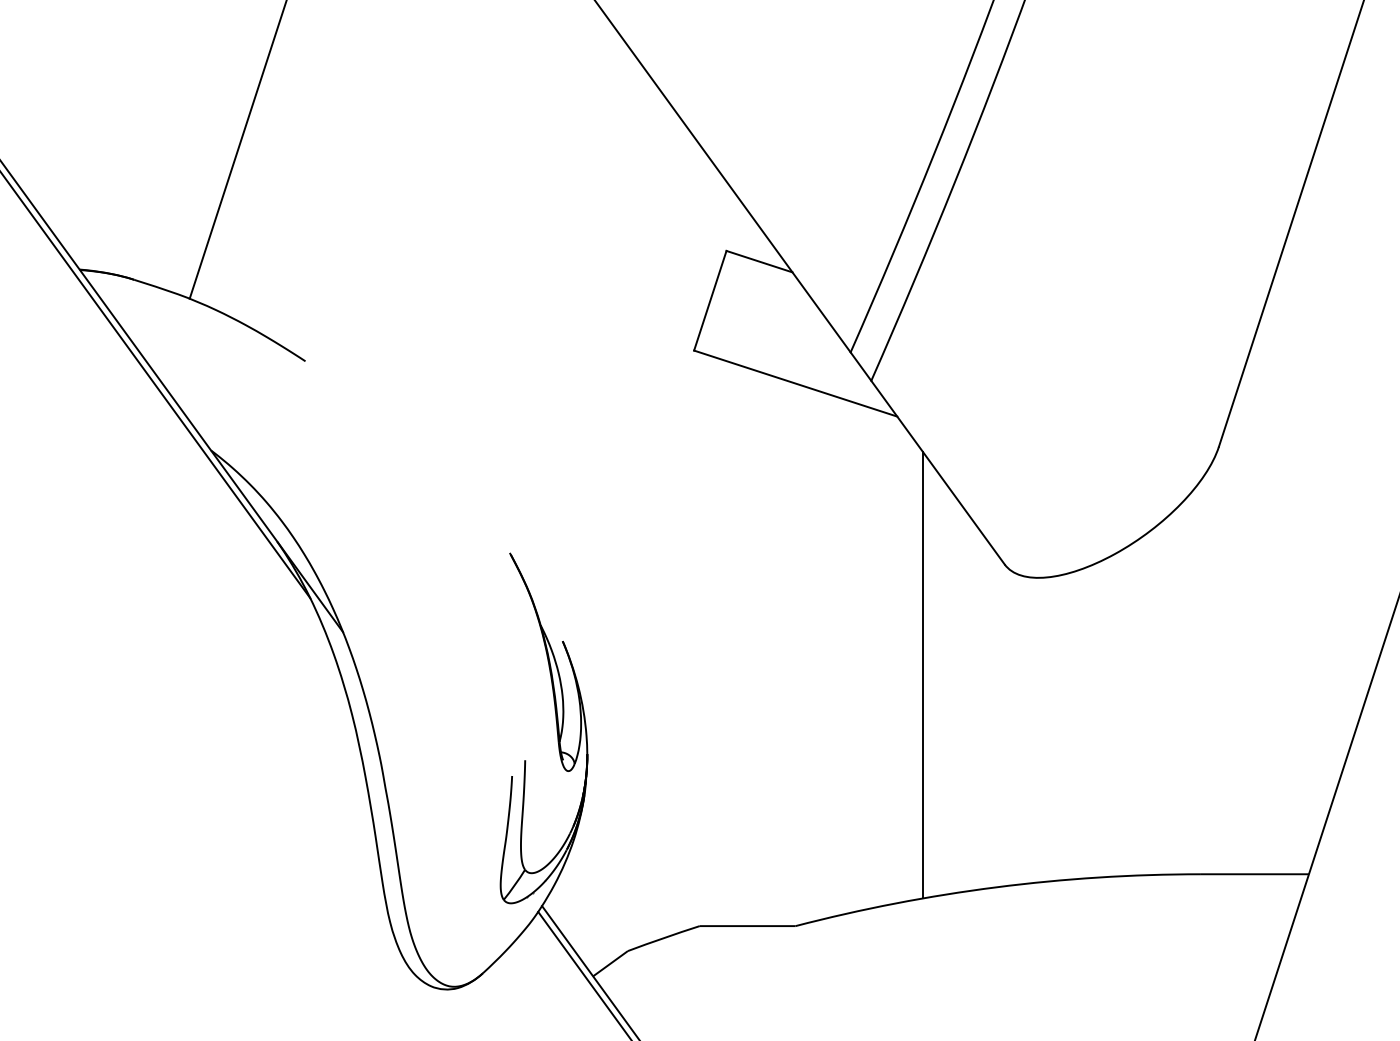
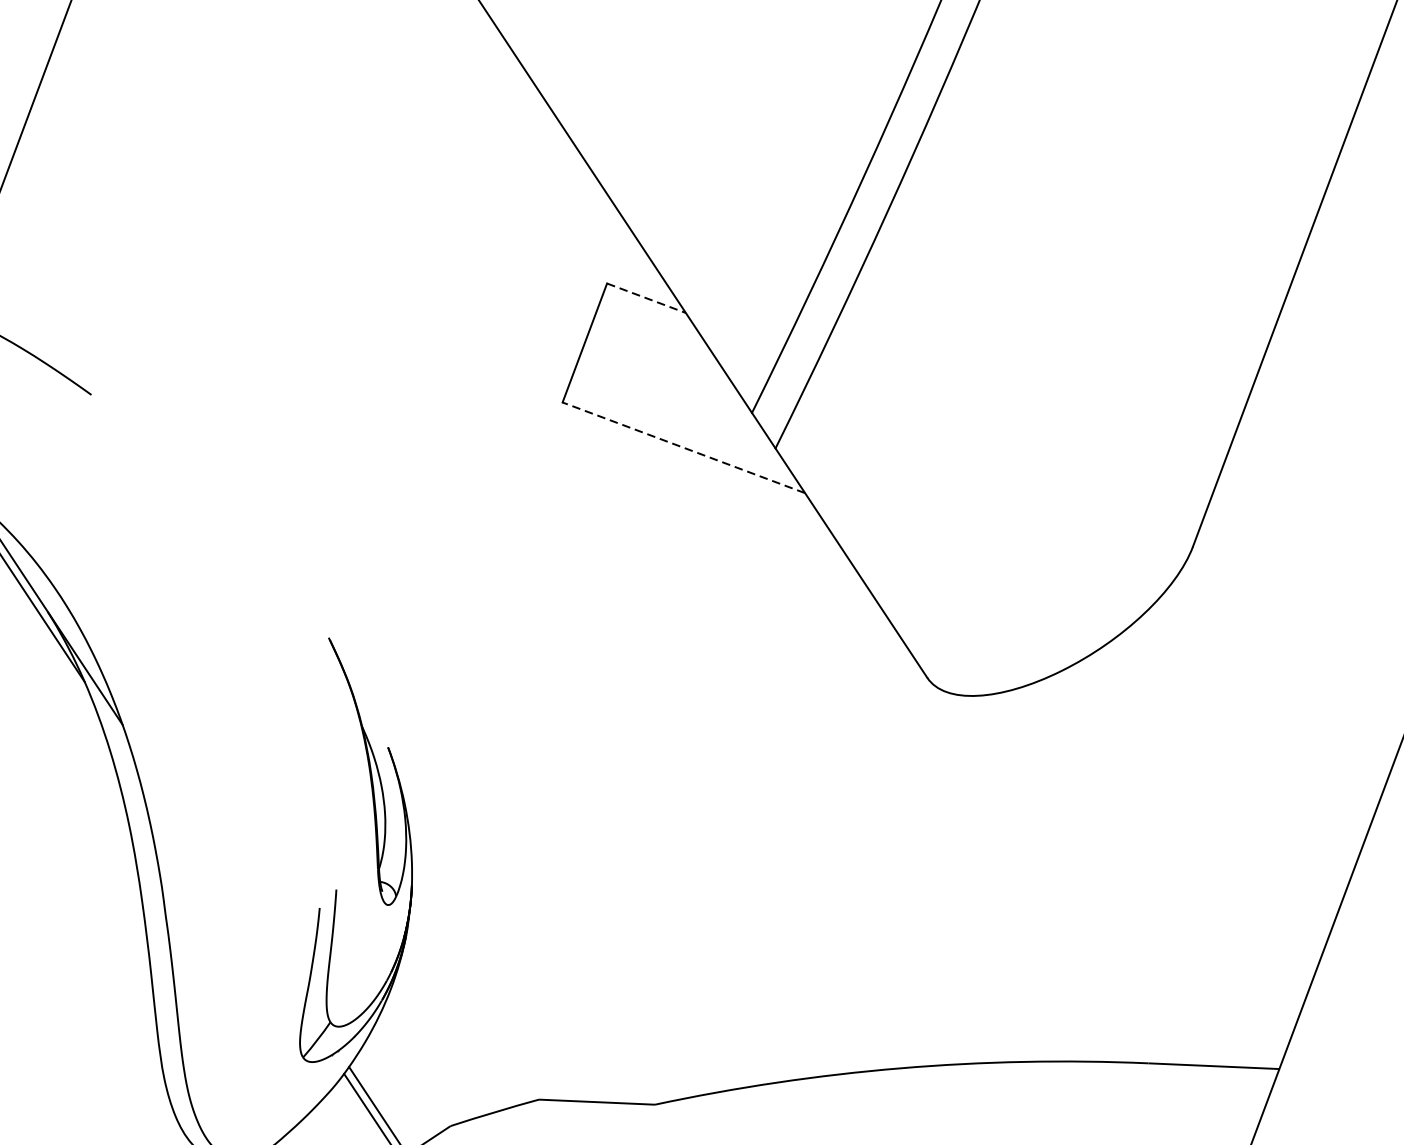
line: (759, 261) -> (646, 298), solid -> dashed
line: (795, 383) -> (683, 447), solid -> dashed
line: (923, 675) -> (823, 808), removed

